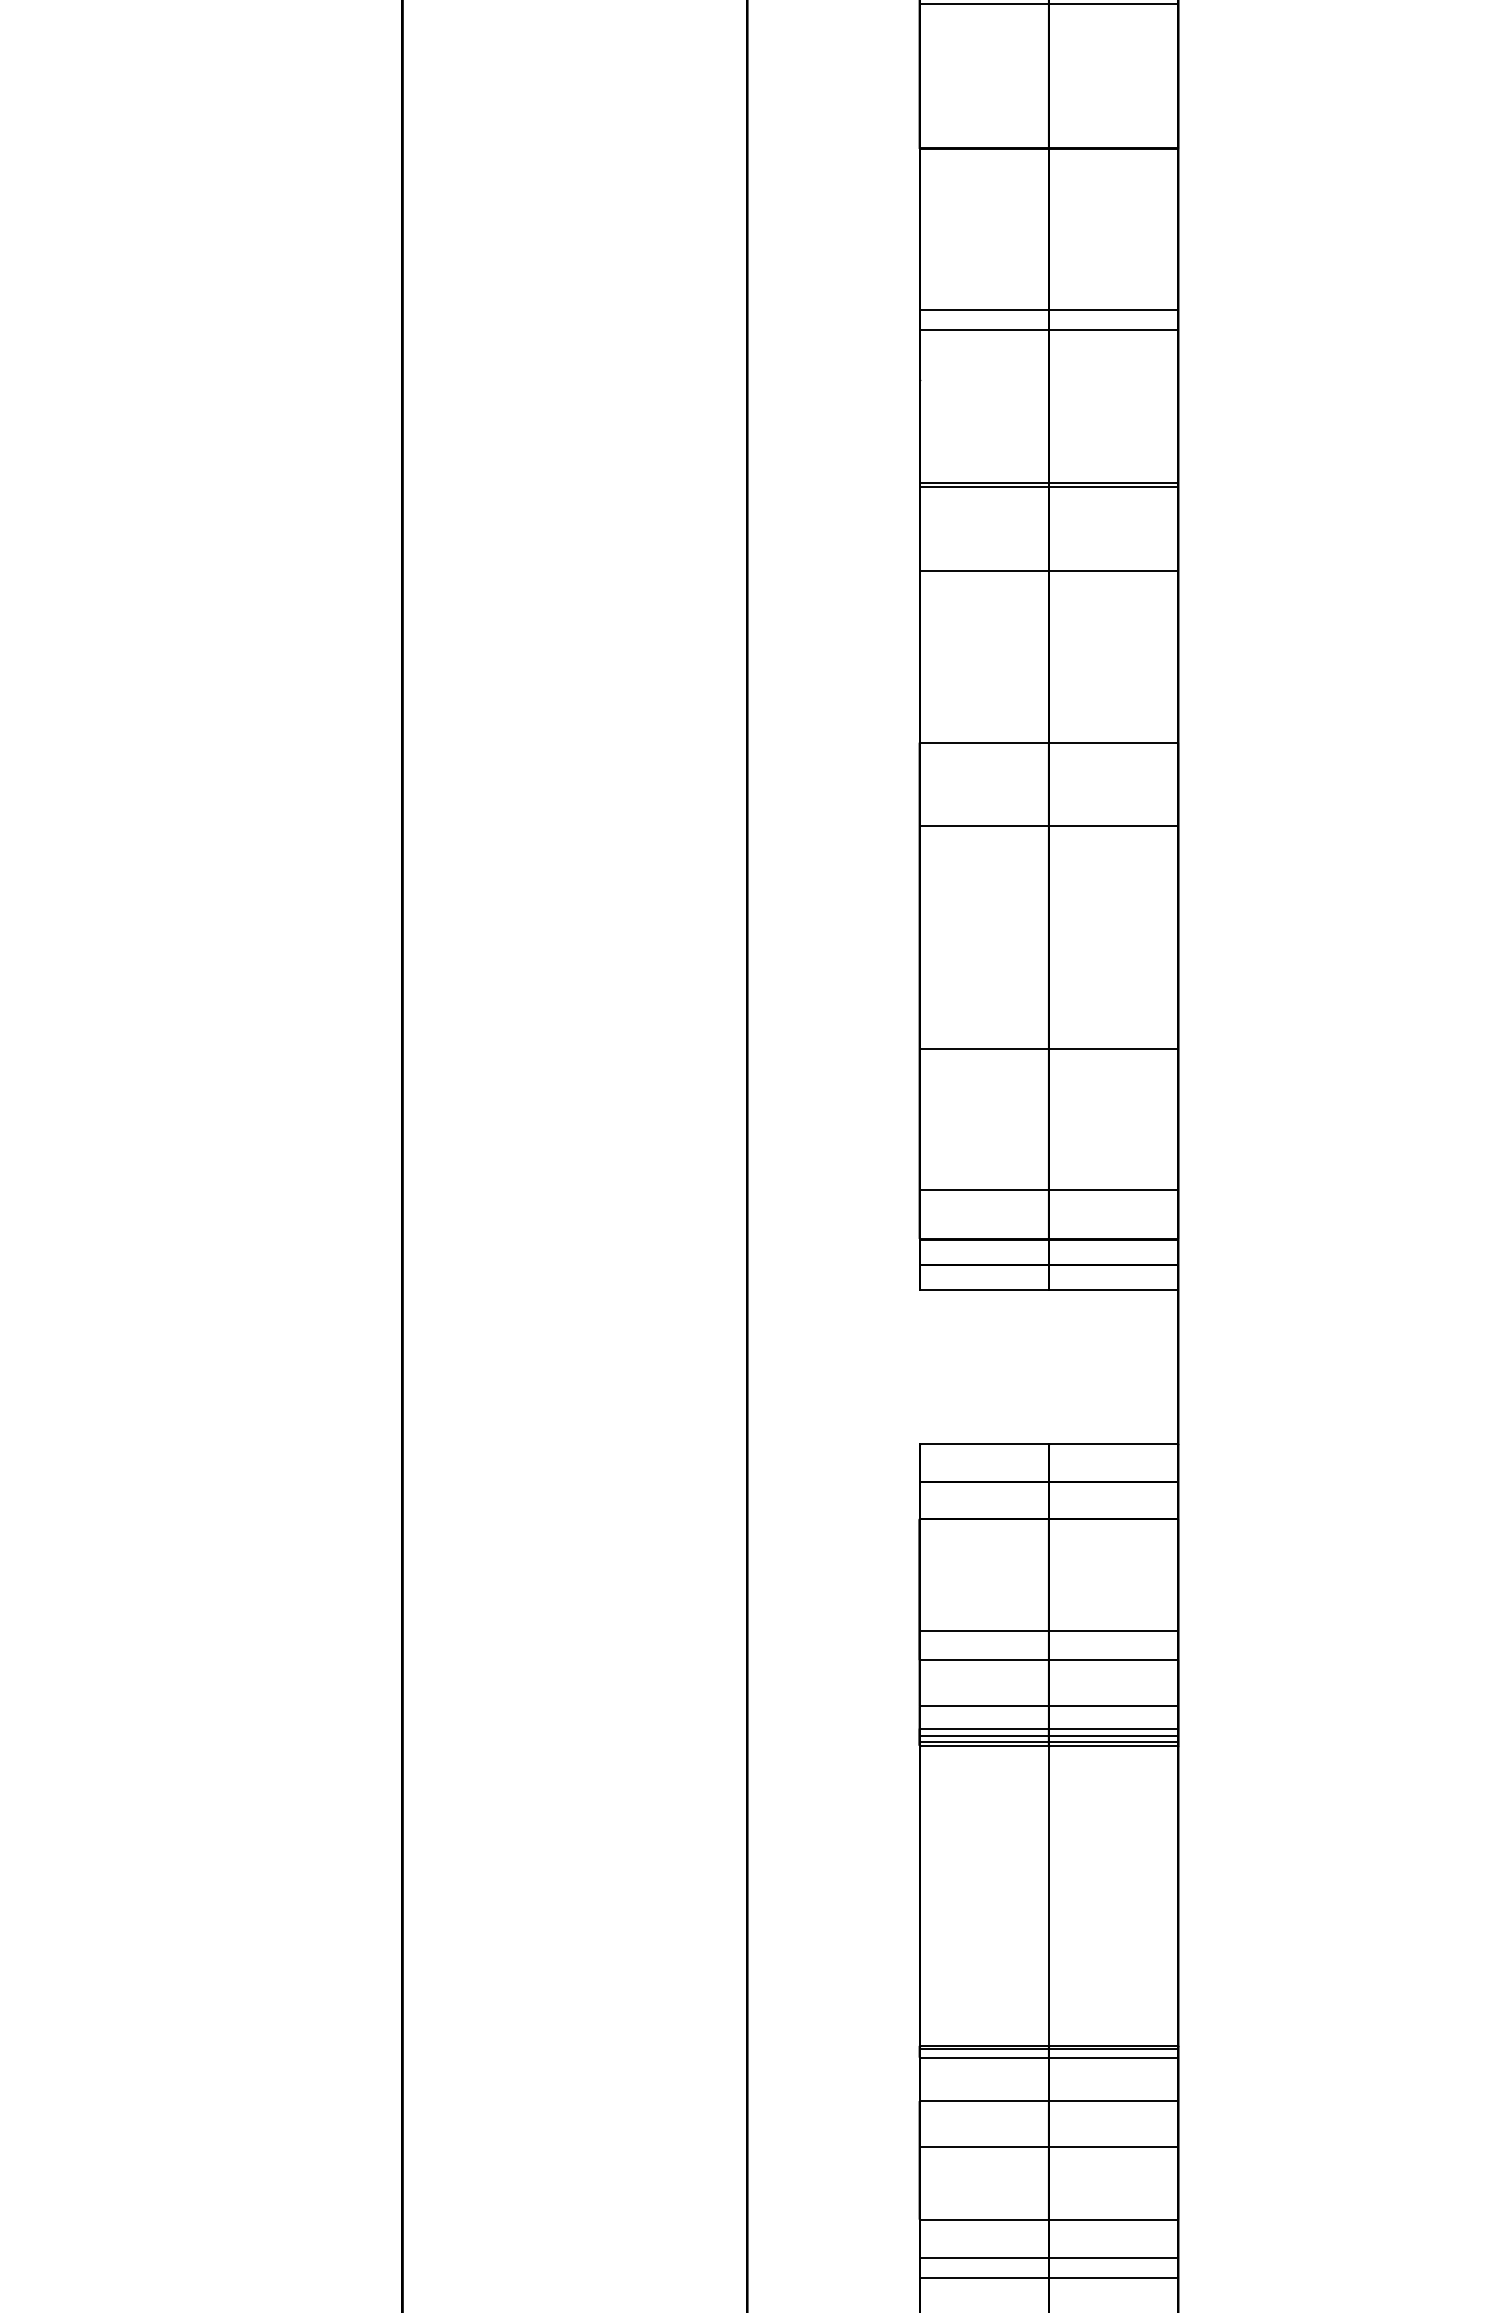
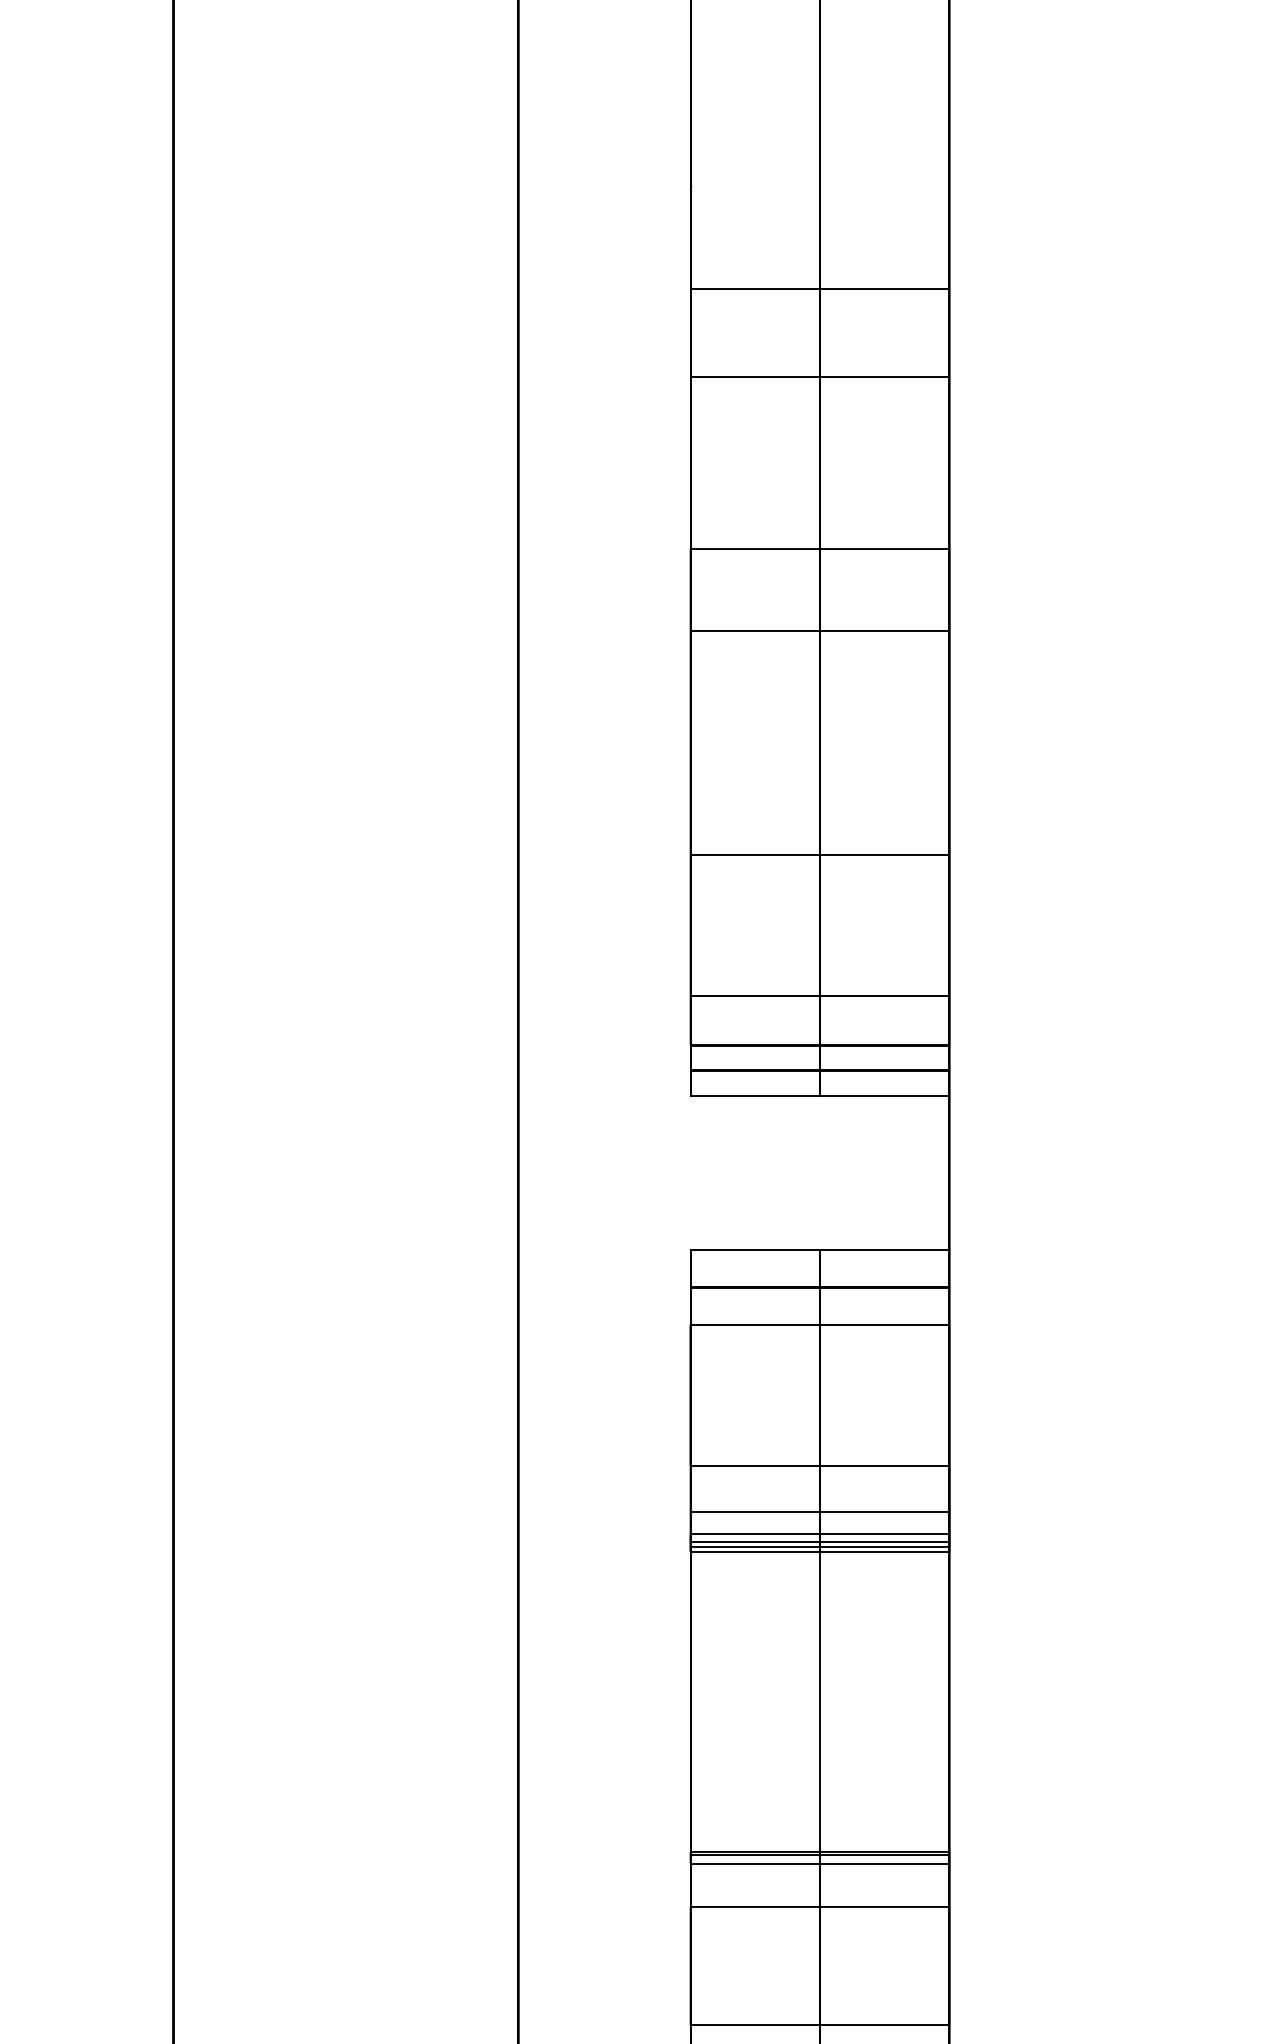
line: (1048, 309) -> (819, 115), removed
line: (1048, 329) -> (819, 135), removed
line: (1048, 487) -> (819, 293), removed
line: (1048, 1631) -> (819, 1437), removed
line: (1048, 2146) -> (819, 1952), removed

